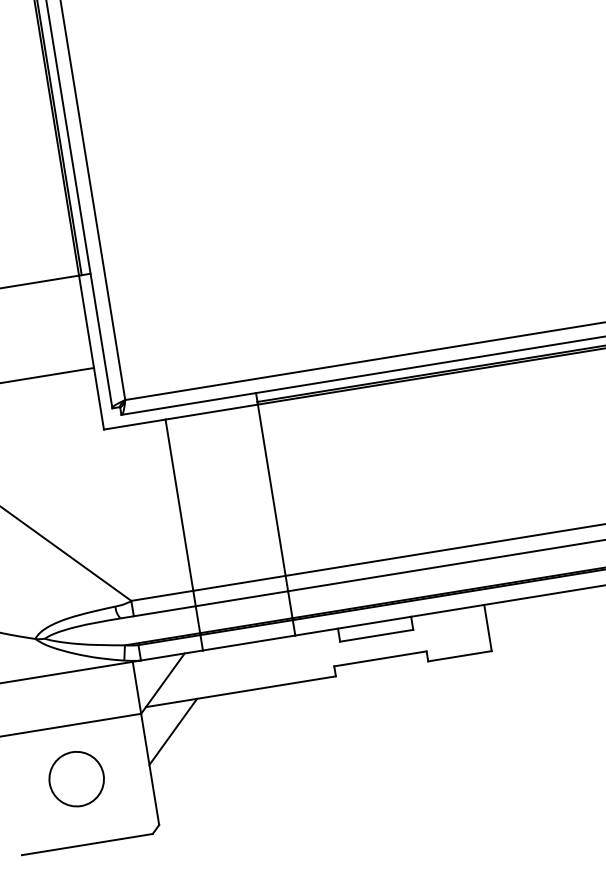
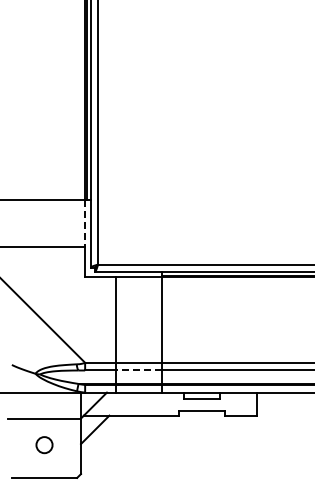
line: (87, 323) -> (85, 224), solid -> dashed
line: (240, 598) -> (138, 370), solid -> dashed
circle: (76, 777) -> (44, 444), size x0.6

